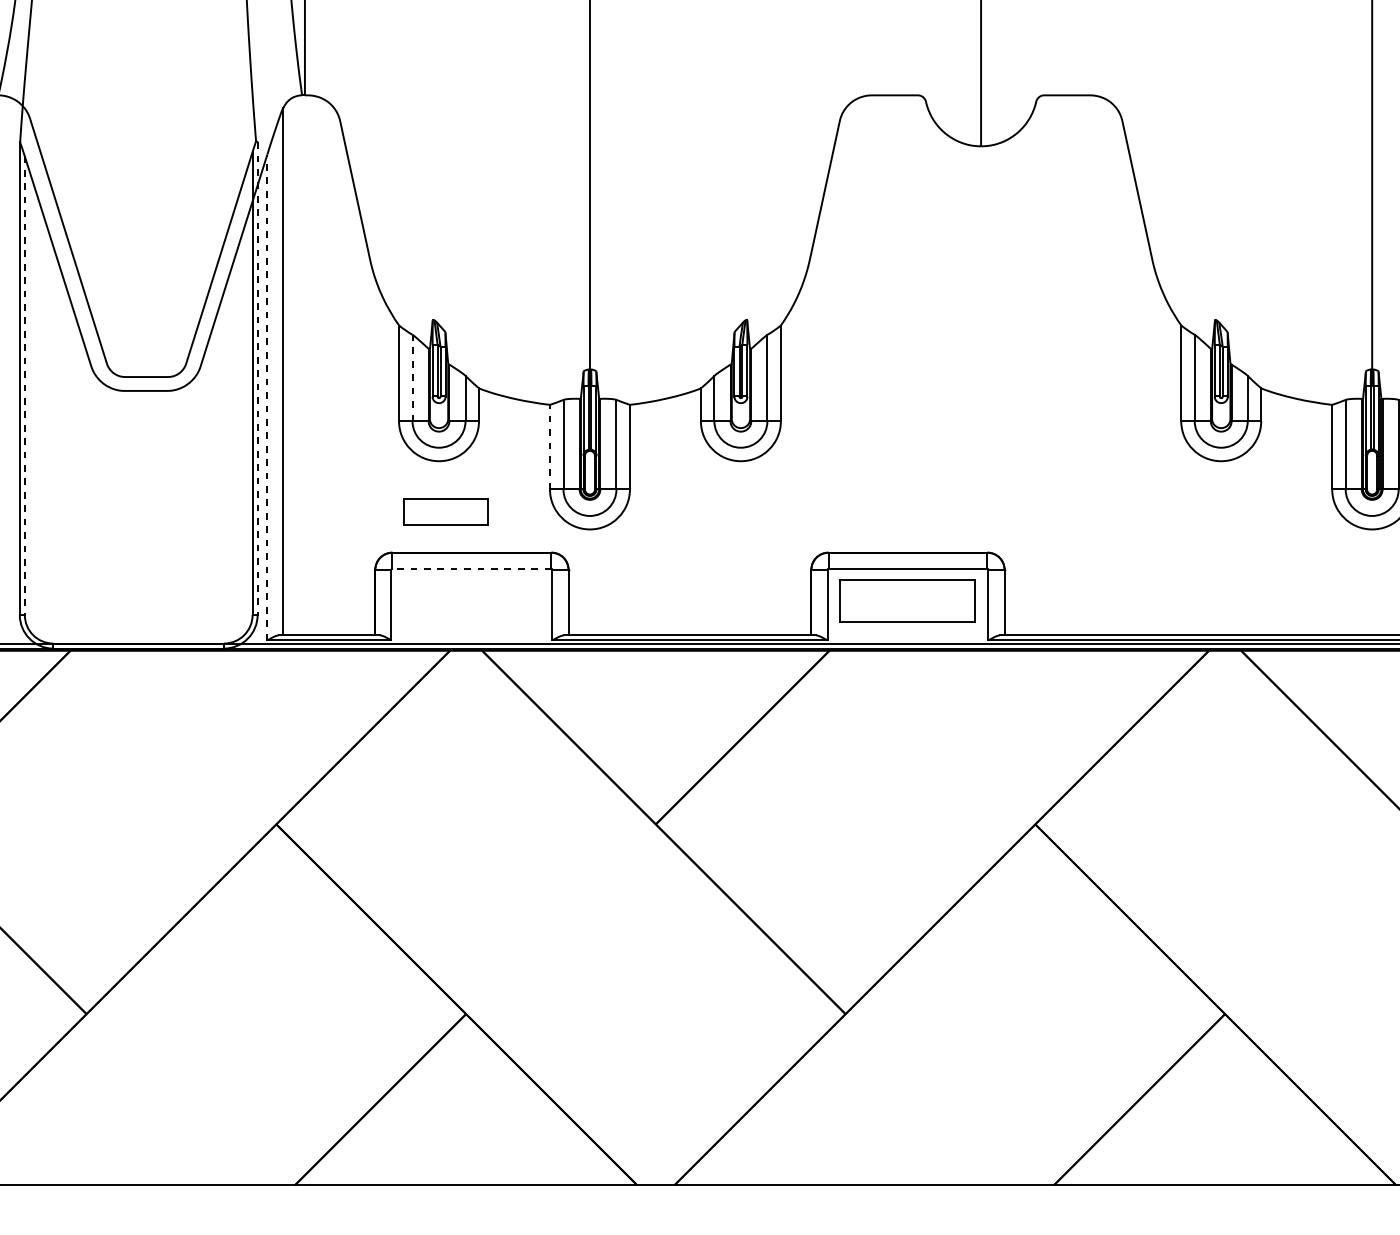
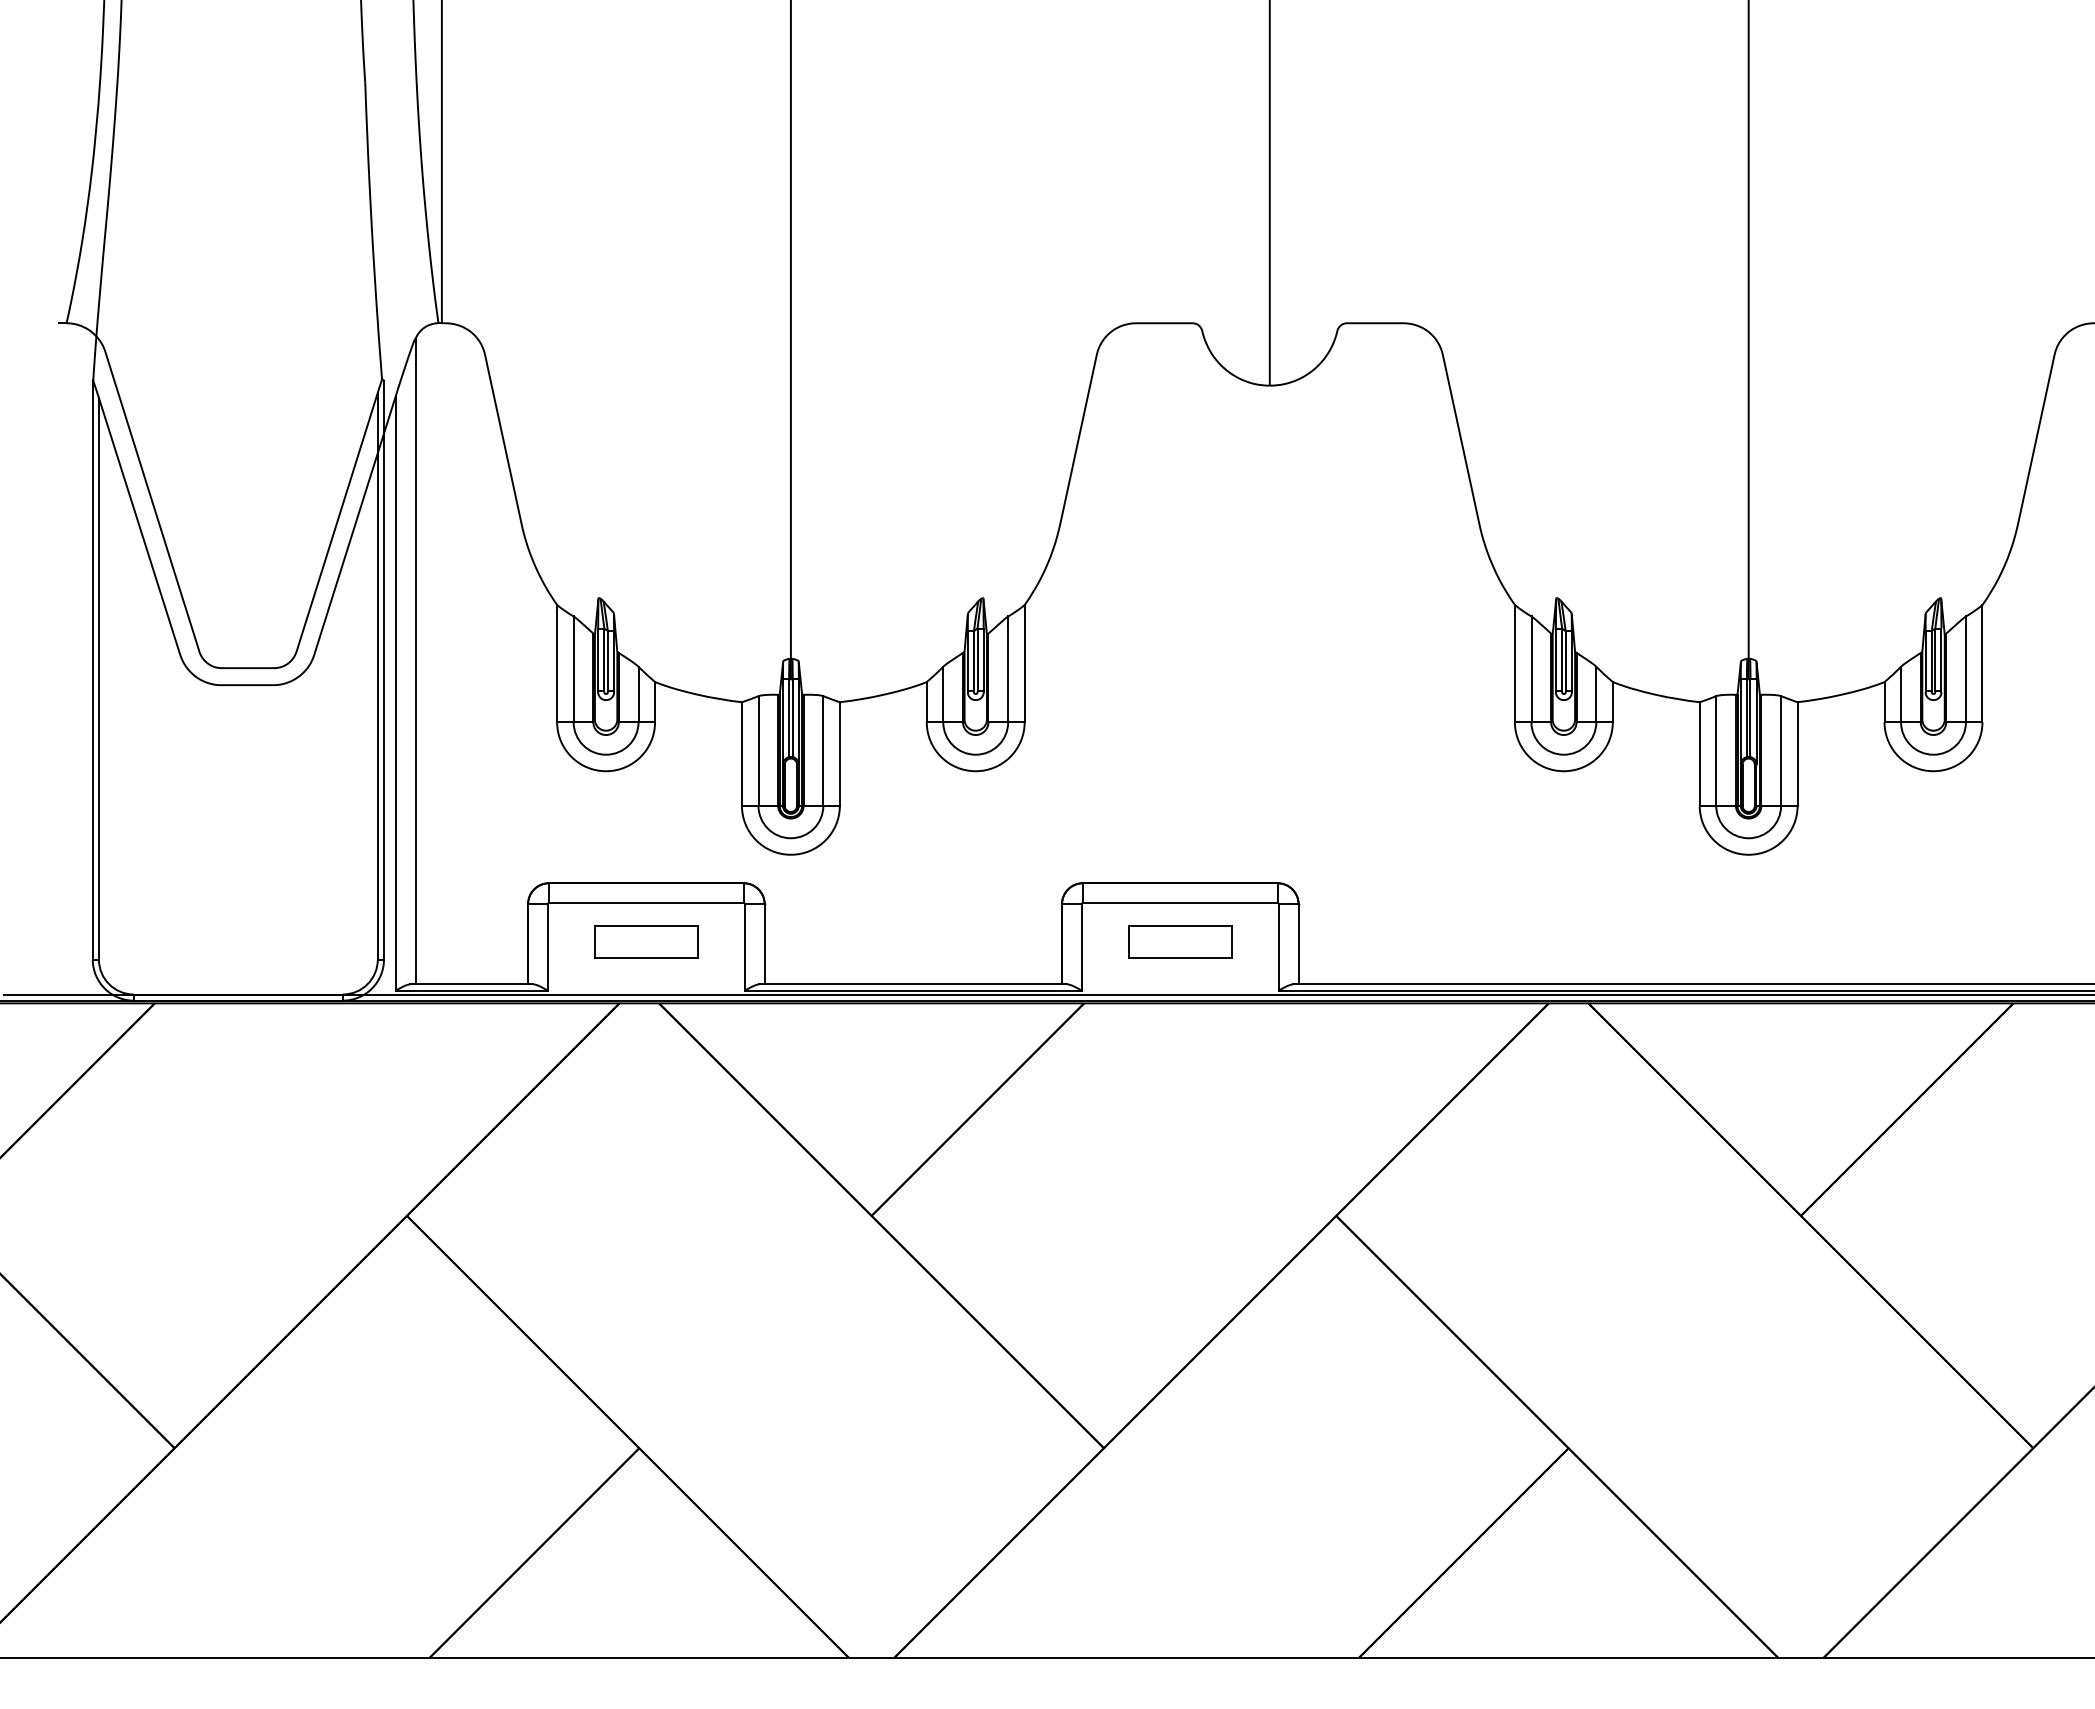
line: (257, 378) -> (383, 670), dashed -> solid
line: (412, 378) -> (573, 669), dashed -> solid
line: (24, 385) -> (98, 678), dashed -> solid
line: (267, 396) -> (395, 692), dashed -> solid
line: (550, 447) -> (742, 754), dashed -> solid
part: (445, 511) -> (646, 941), moved
line: (471, 568) -> (645, 902), dashed -> solid
part: (908, 600) -> (1180, 941), size x0.62

